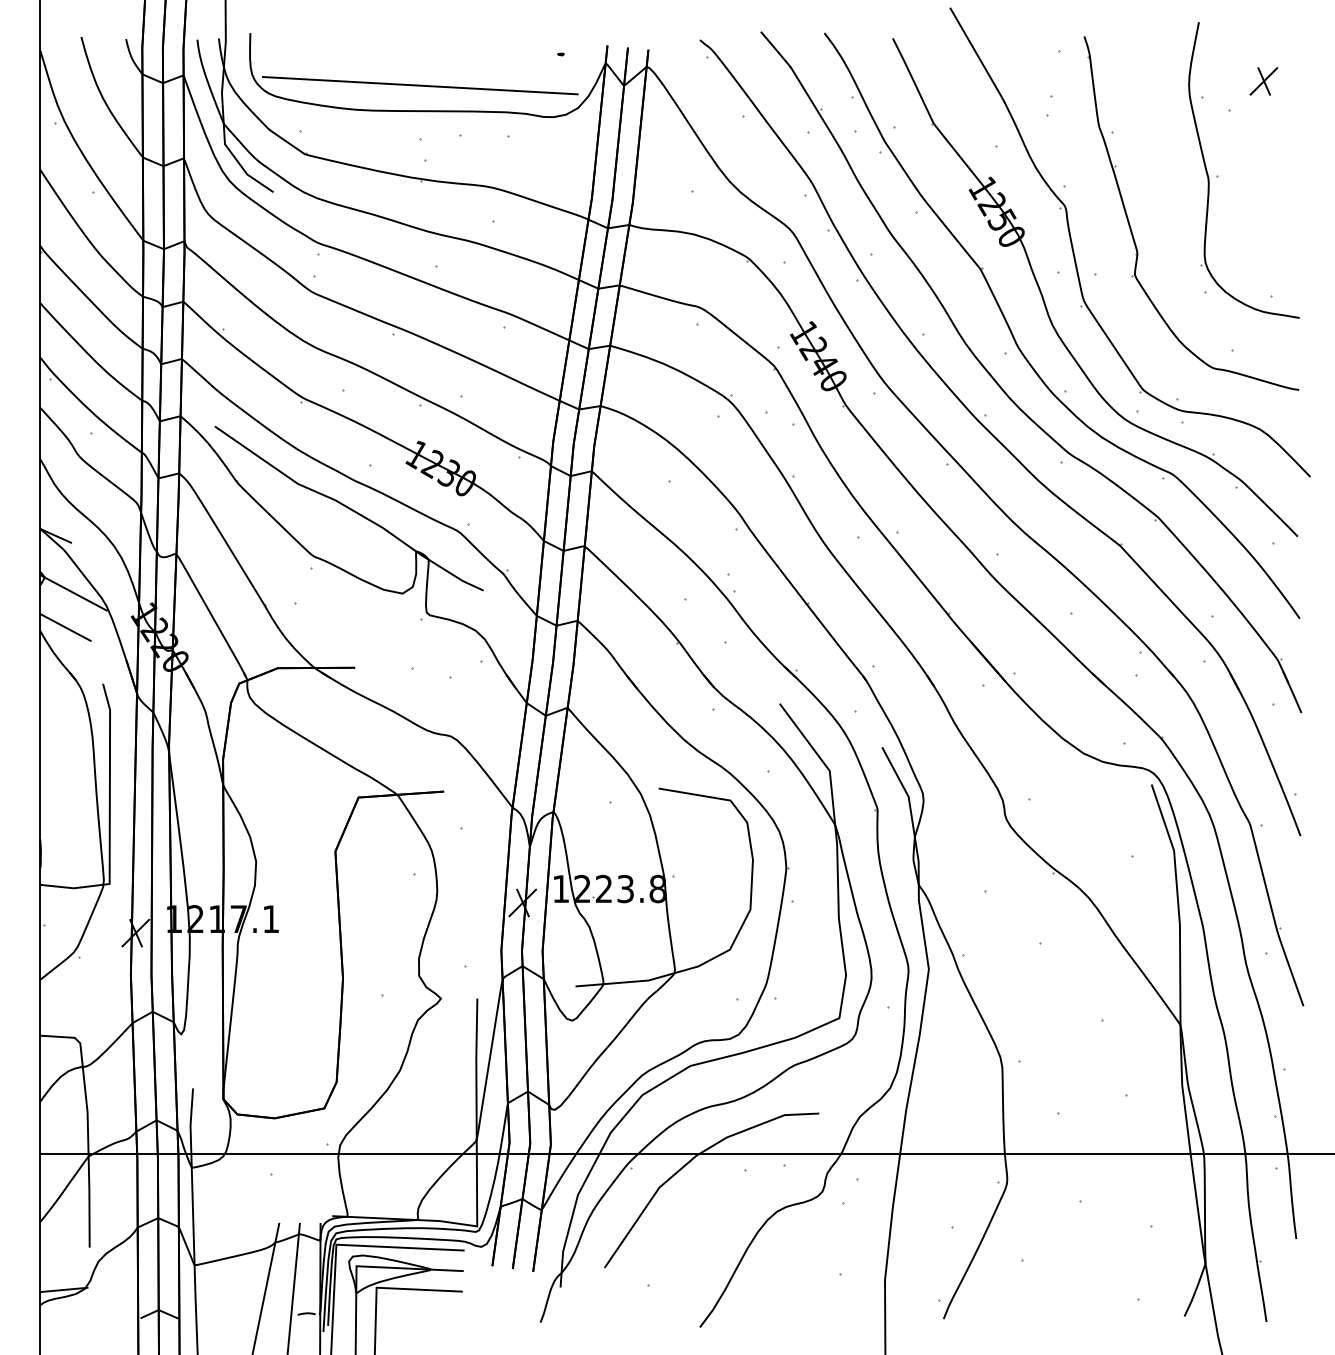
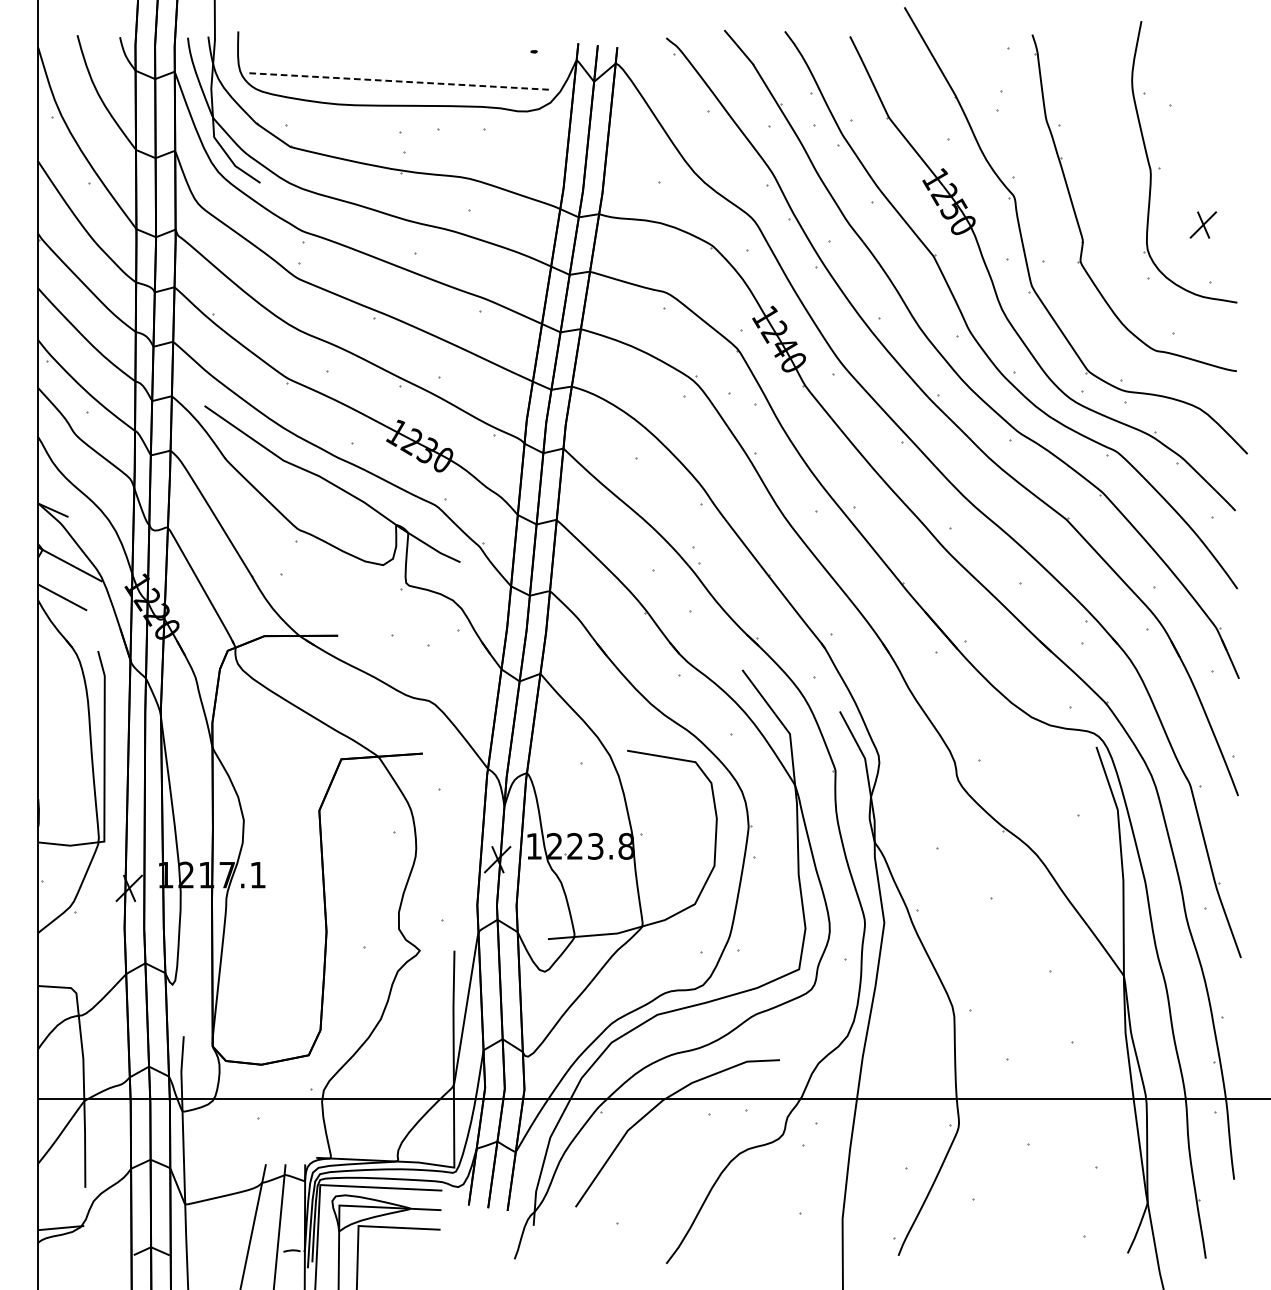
part: (1263, 81) -> (1202, 225), moved
line: (420, 85) -> (400, 81), solid -> dashed

